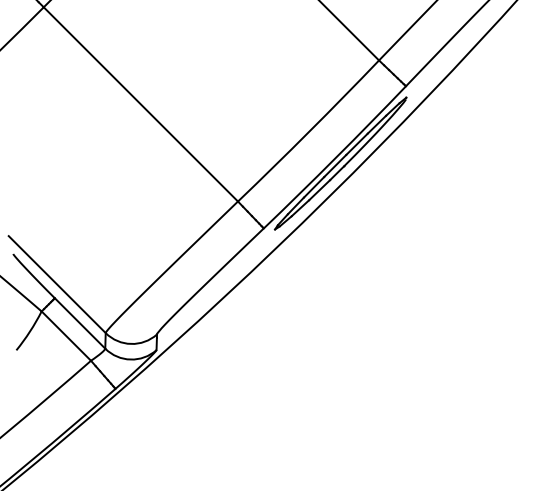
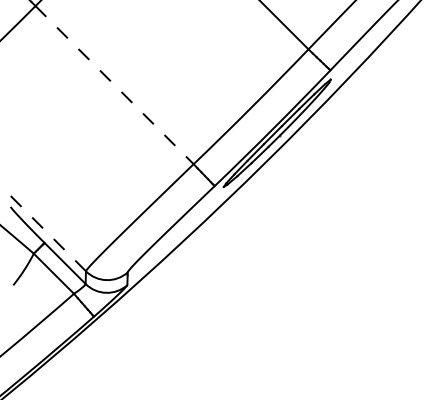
line: (140, 104) -> (114, 85), solid -> dashed
line: (57, 284) -> (46, 231), solid -> dashed

